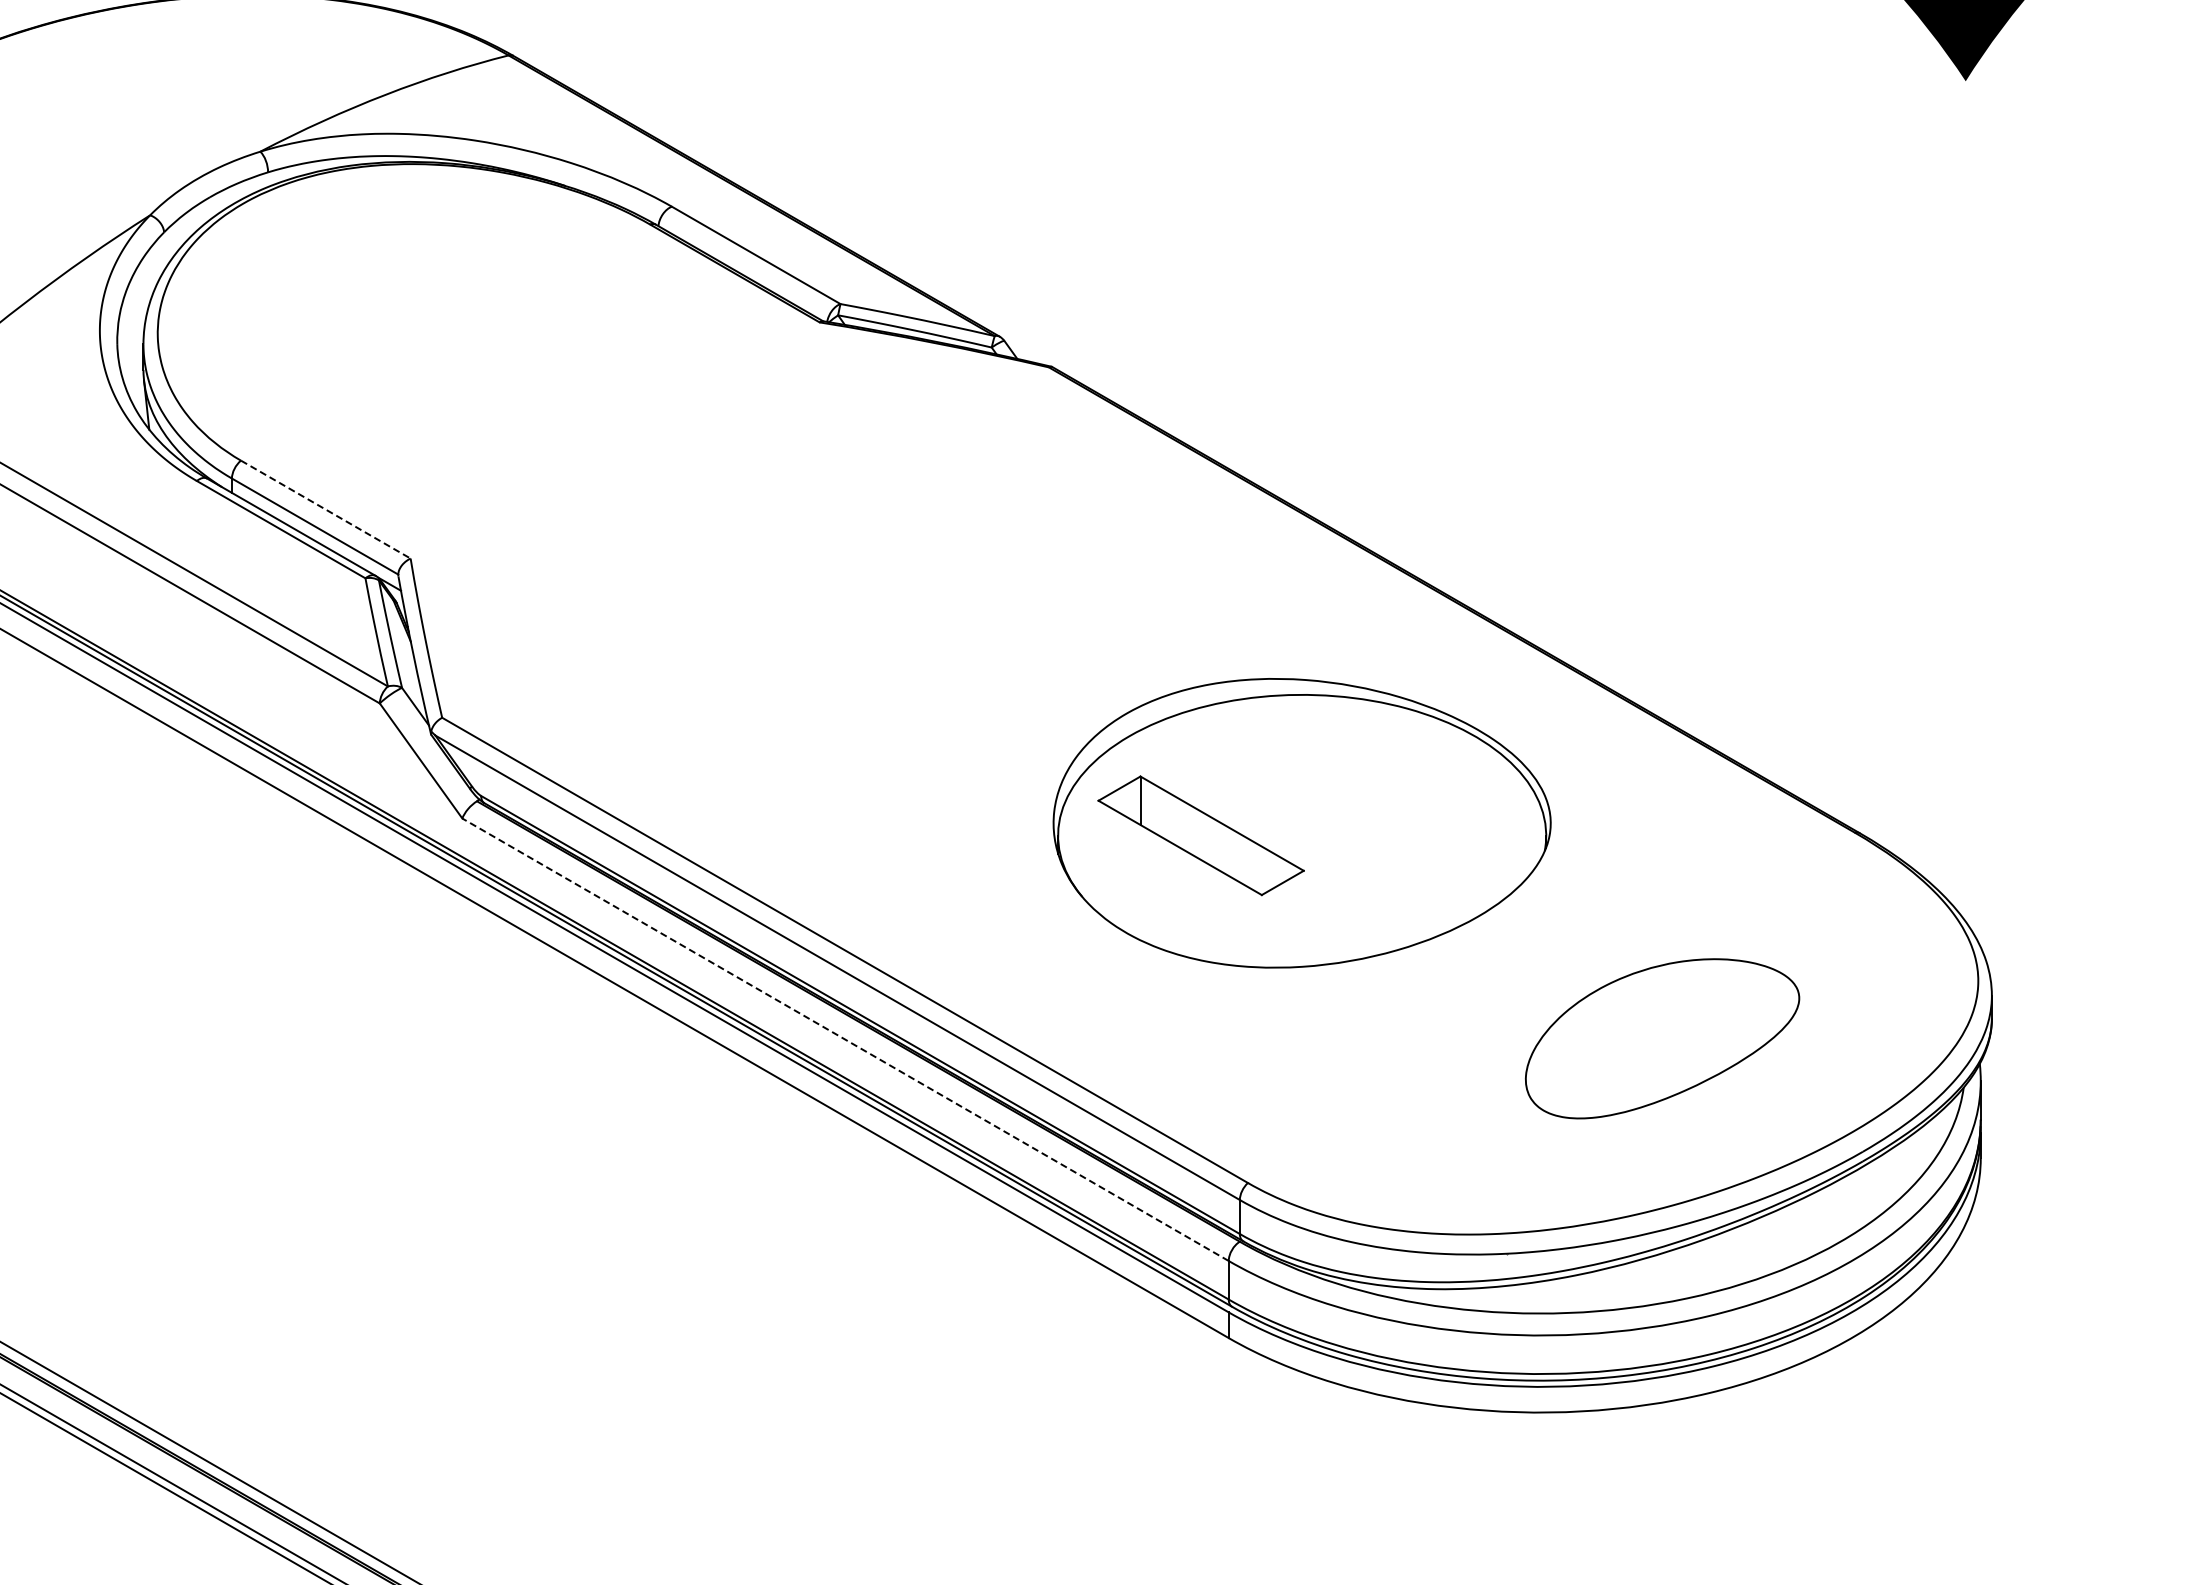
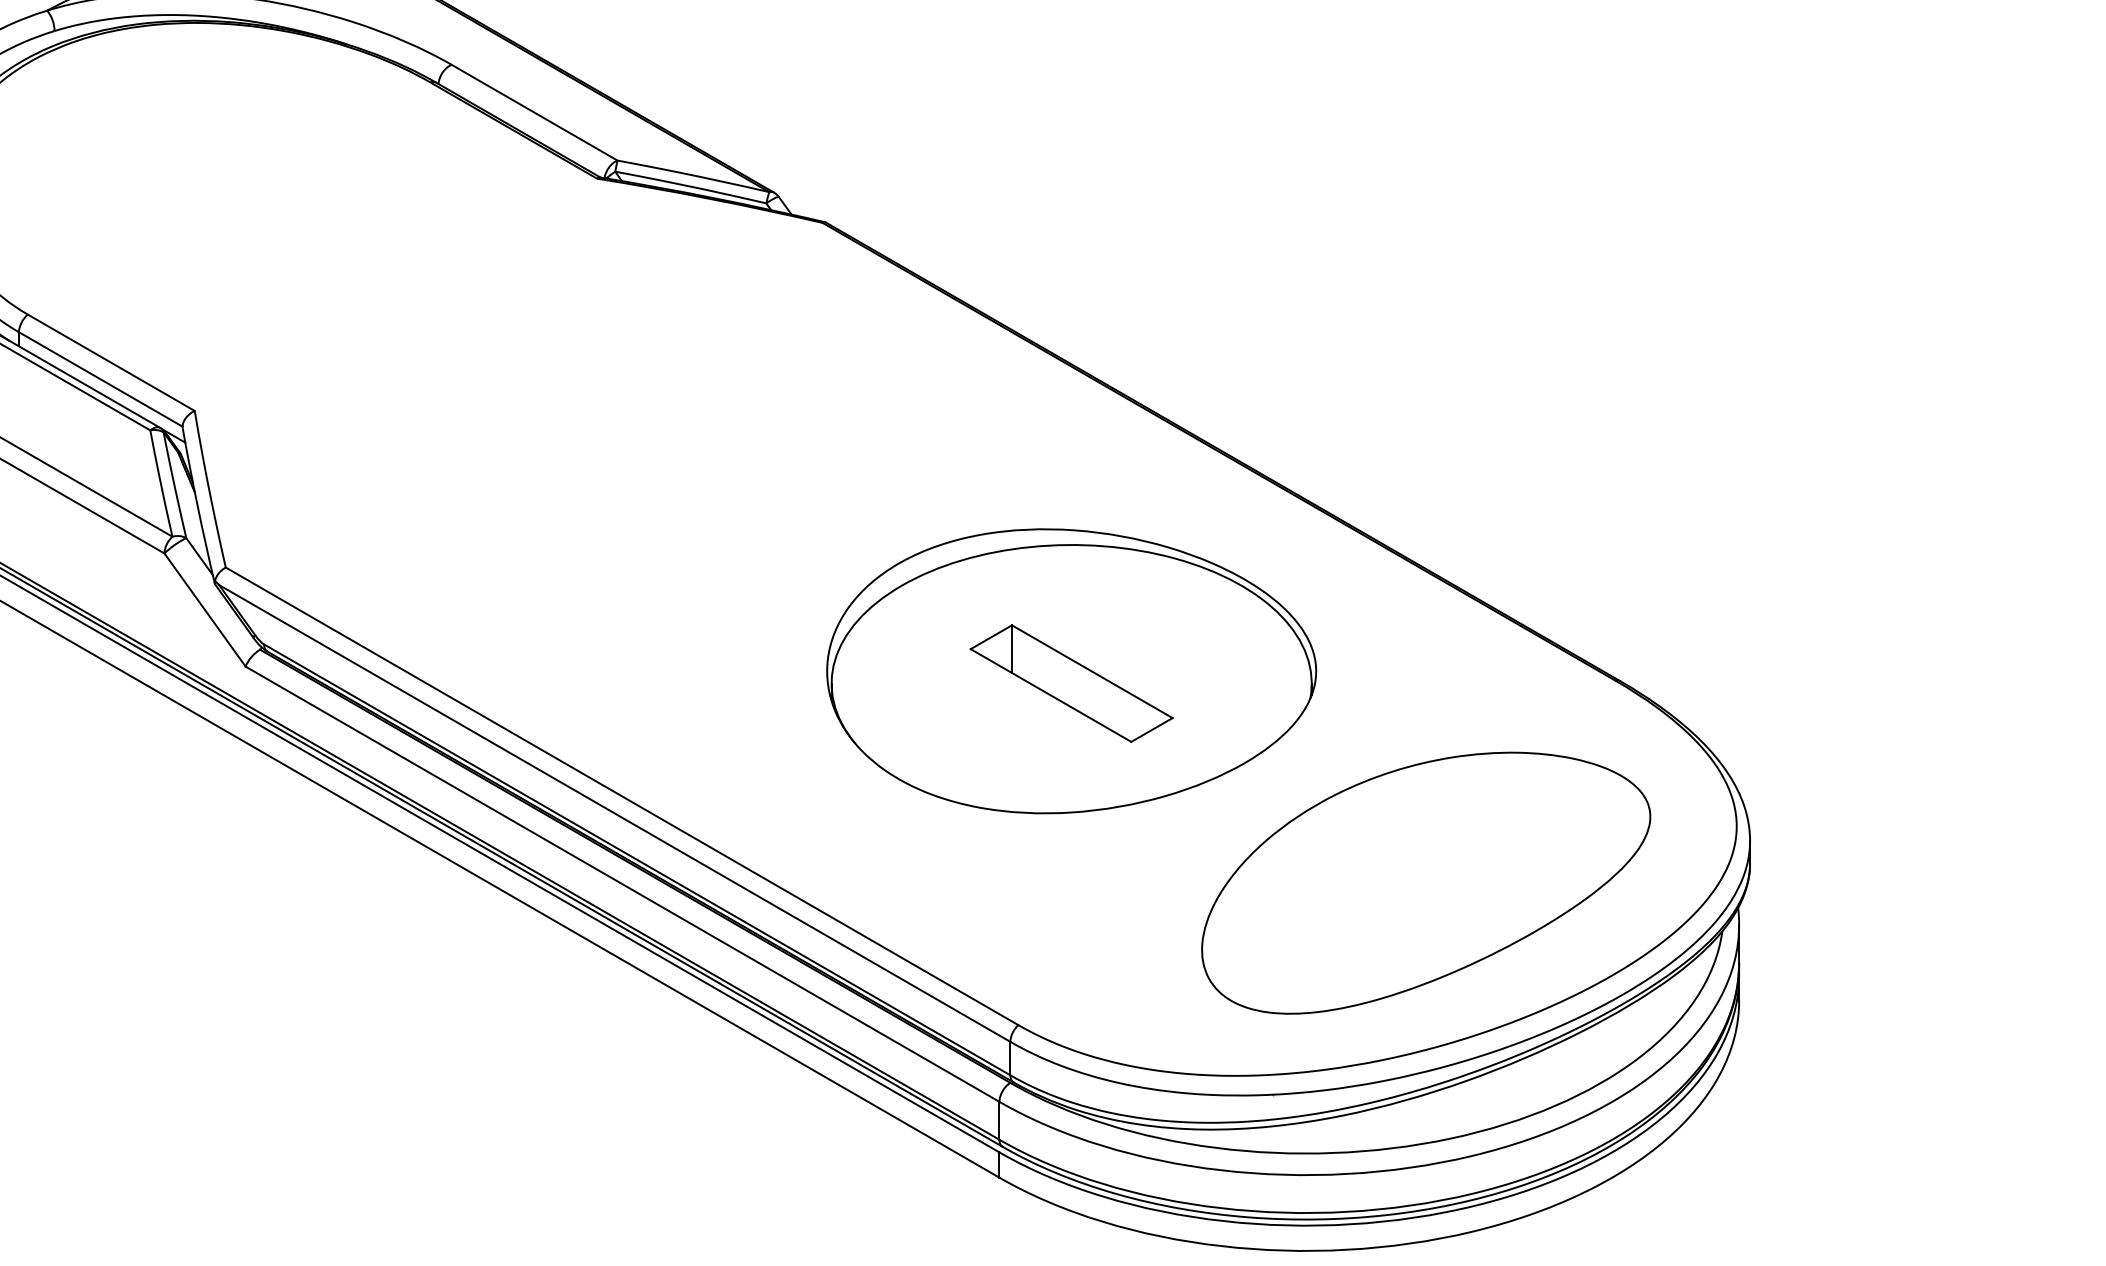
line: (325, 509) -> (111, 362), dashed -> solid
part: (1200, 835) -> (1071, 683), moved
part: (1662, 1038) -> (1426, 883), size x1.67
line: (845, 1039) -> (622, 883), dashed -> solid

